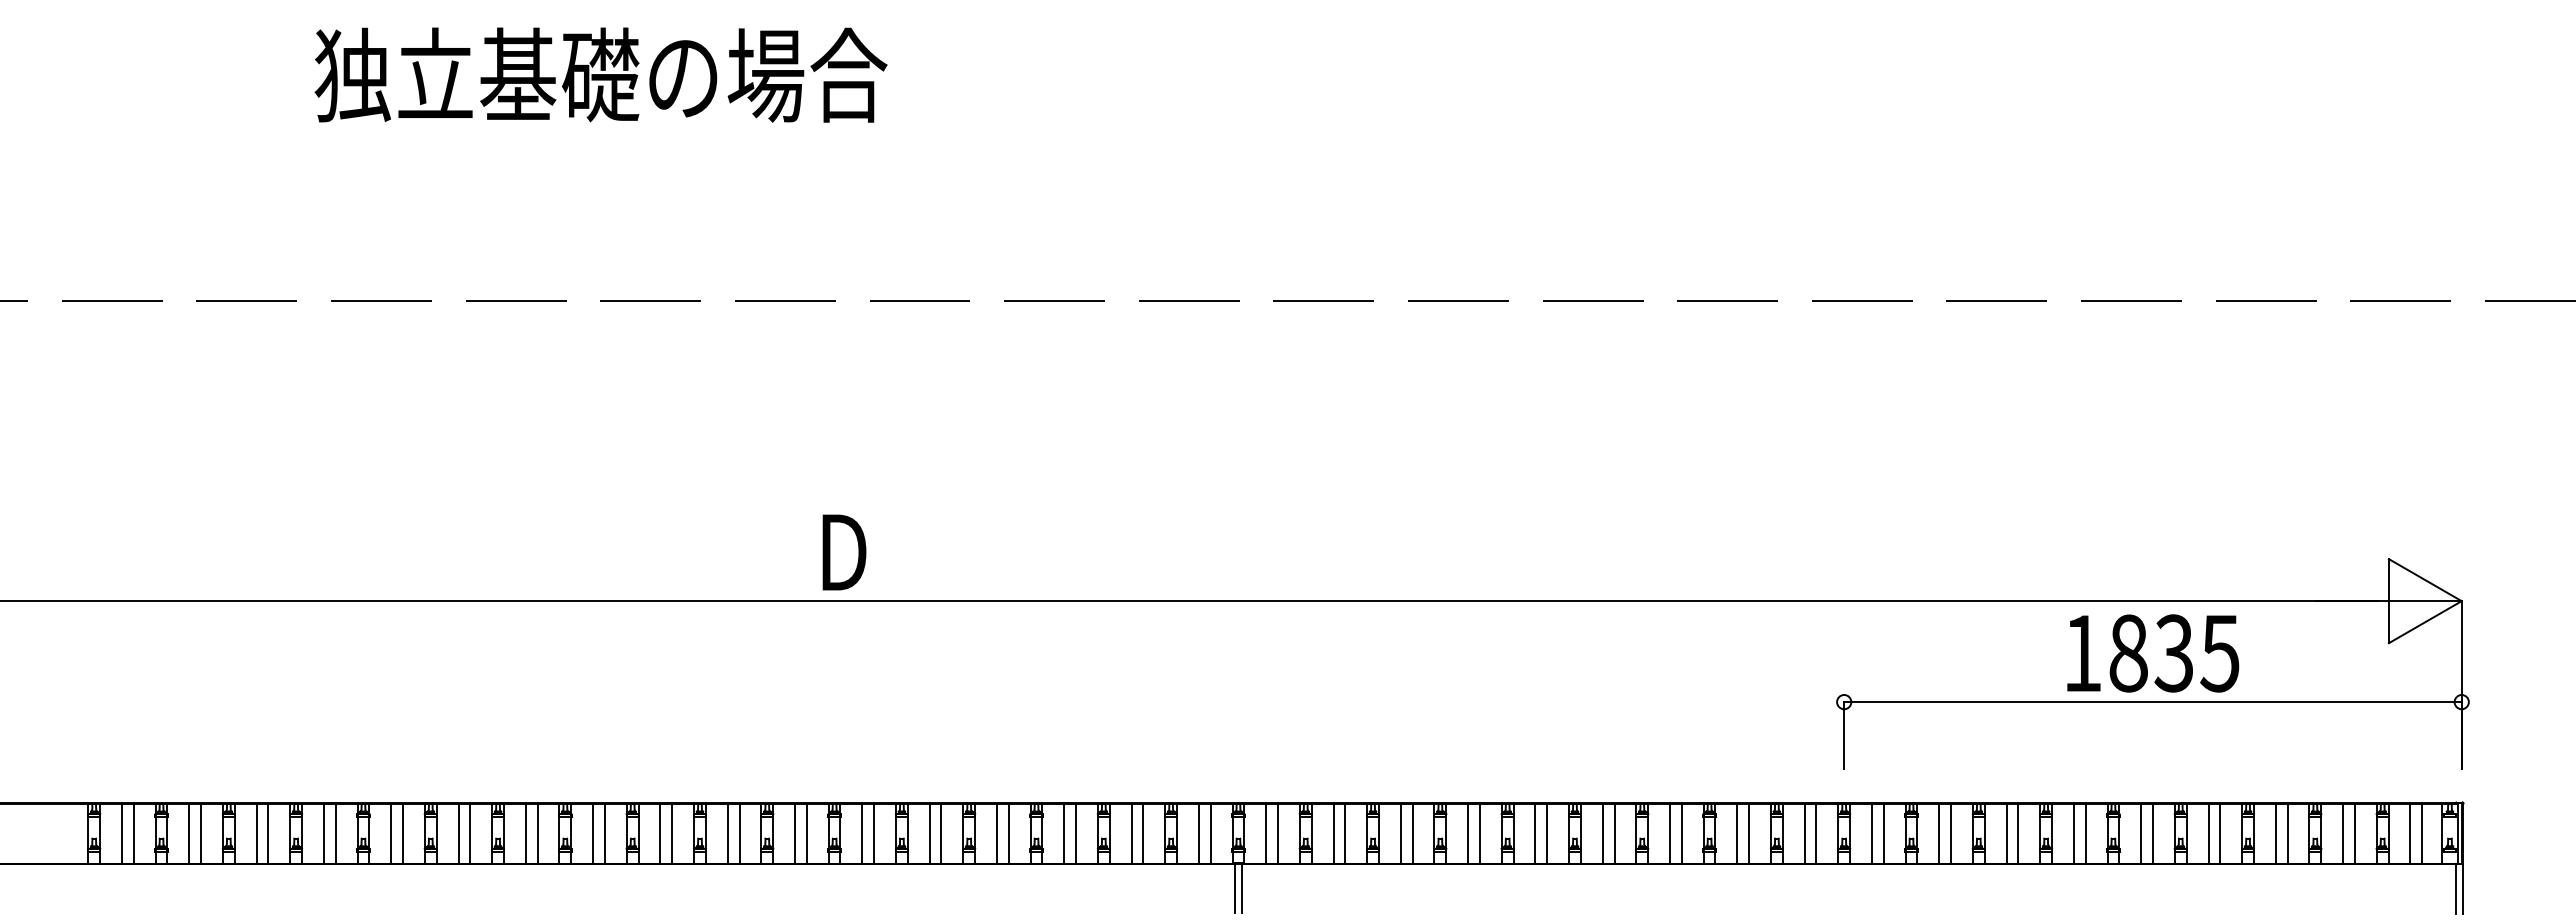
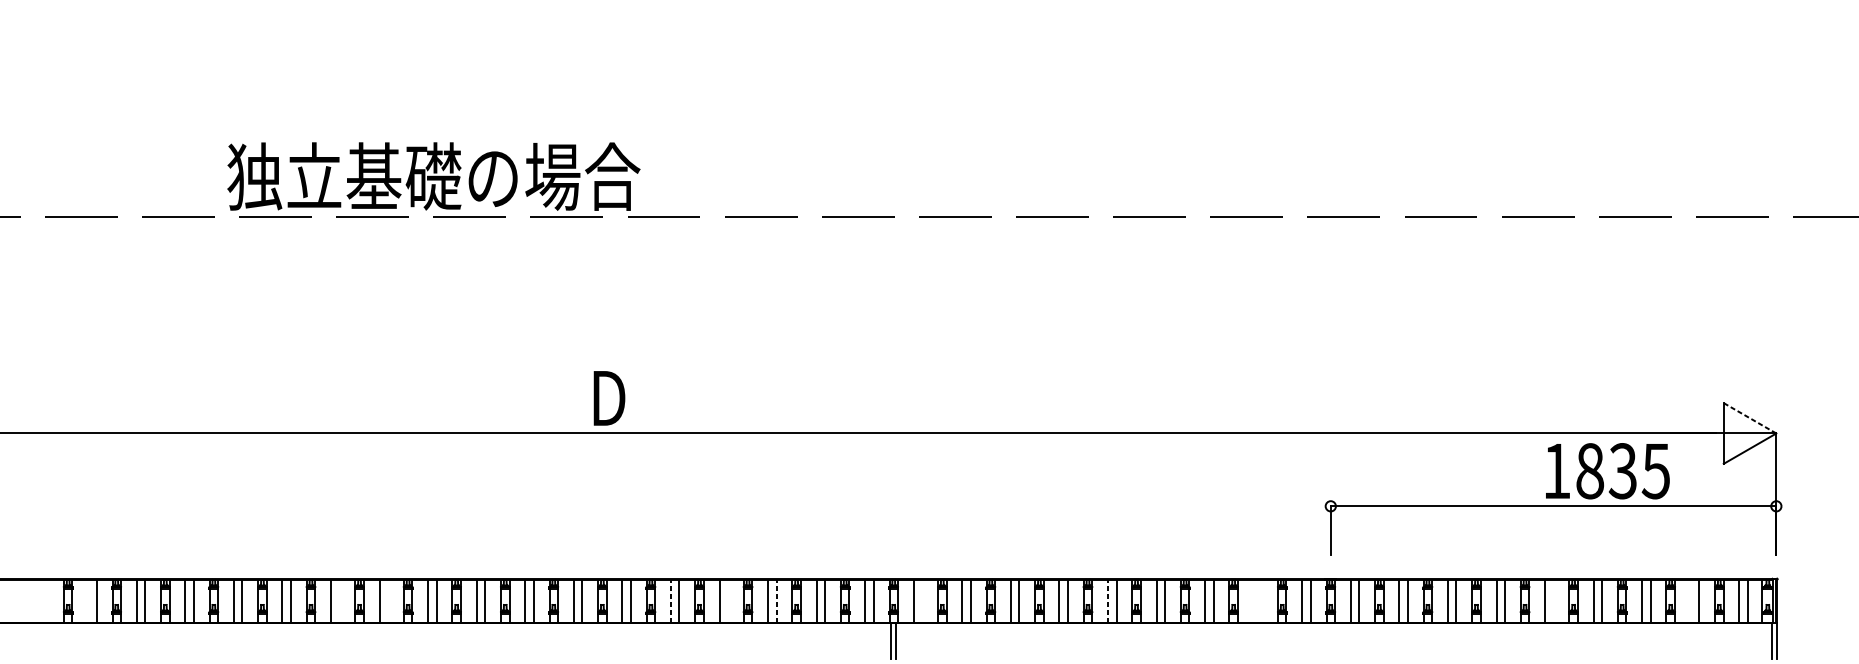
text: (600, 74) -> (433, 176), moved
line: (2424, 579) -> (1749, 417), solid -> dashed
text: (2153, 653) -> (1608, 471), moved
line: (121, 833) -> (87, 601), removed
line: (470, 833) -> (339, 601), removed
line: (537, 833) -> (388, 601), removed
line: (929, 833) -> (670, 601), solid -> dashed
line: (1008, 833) -> (727, 601), removed
line: (1076, 833) -> (776, 601), solid -> dashed
line: (1277, 833) -> (921, 601), removed
line: (1535, 833) -> (1108, 601), solid -> dashed
line: (1737, 833) -> (1253, 601), removed
line: (1749, 833) -> (1262, 601), removed
line: (2152, 833) -> (1553, 601), removed
line: (2343, 833) -> (1691, 601), removed

